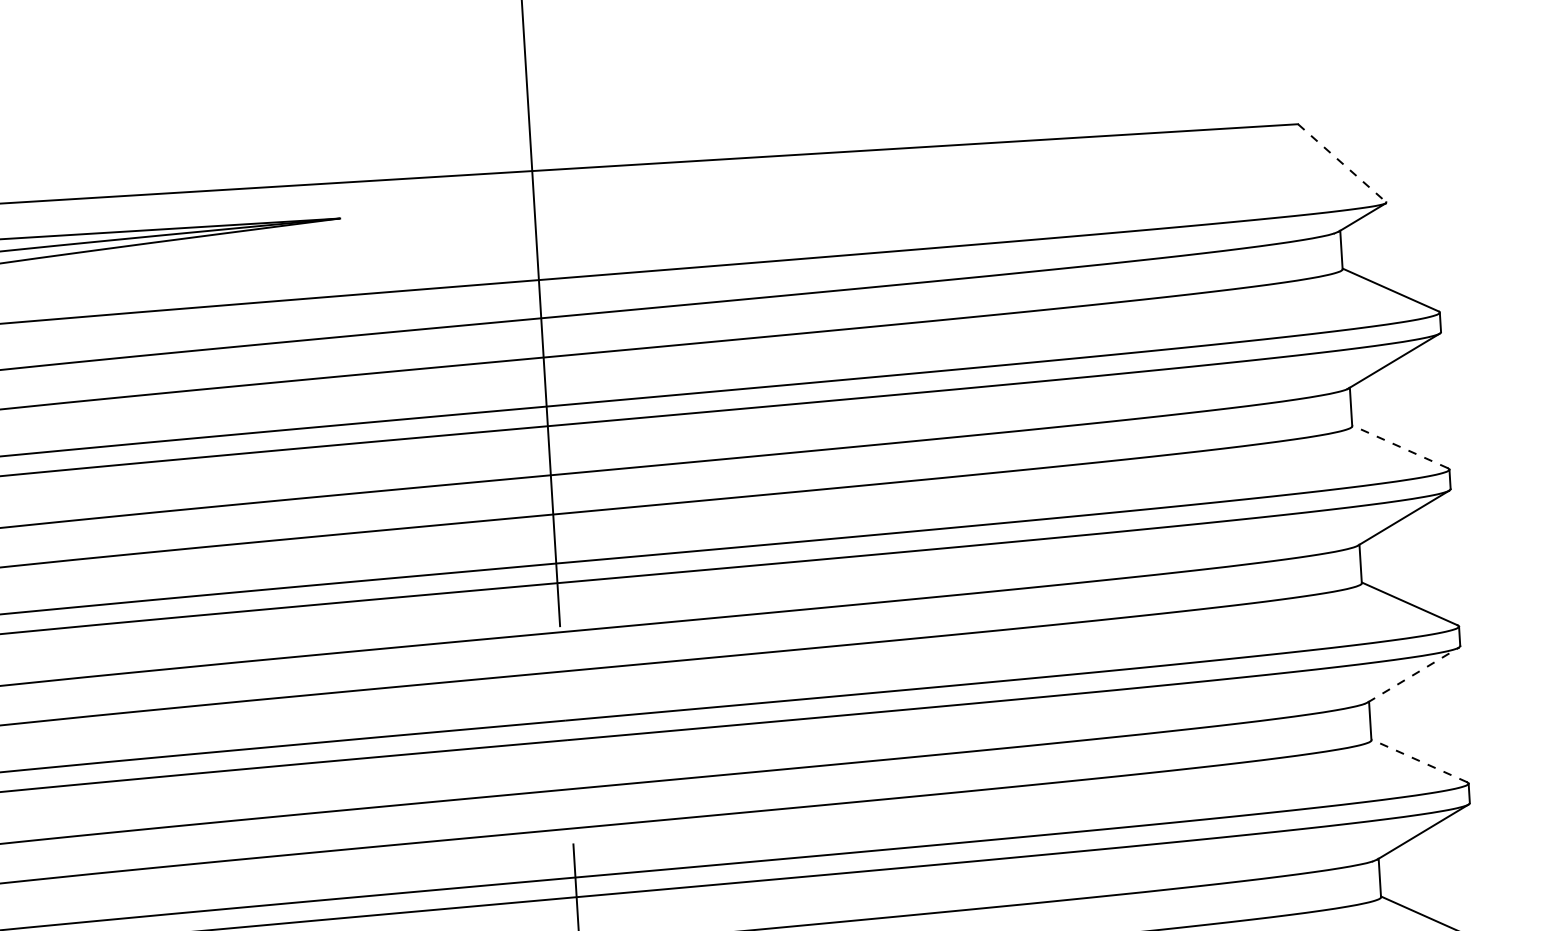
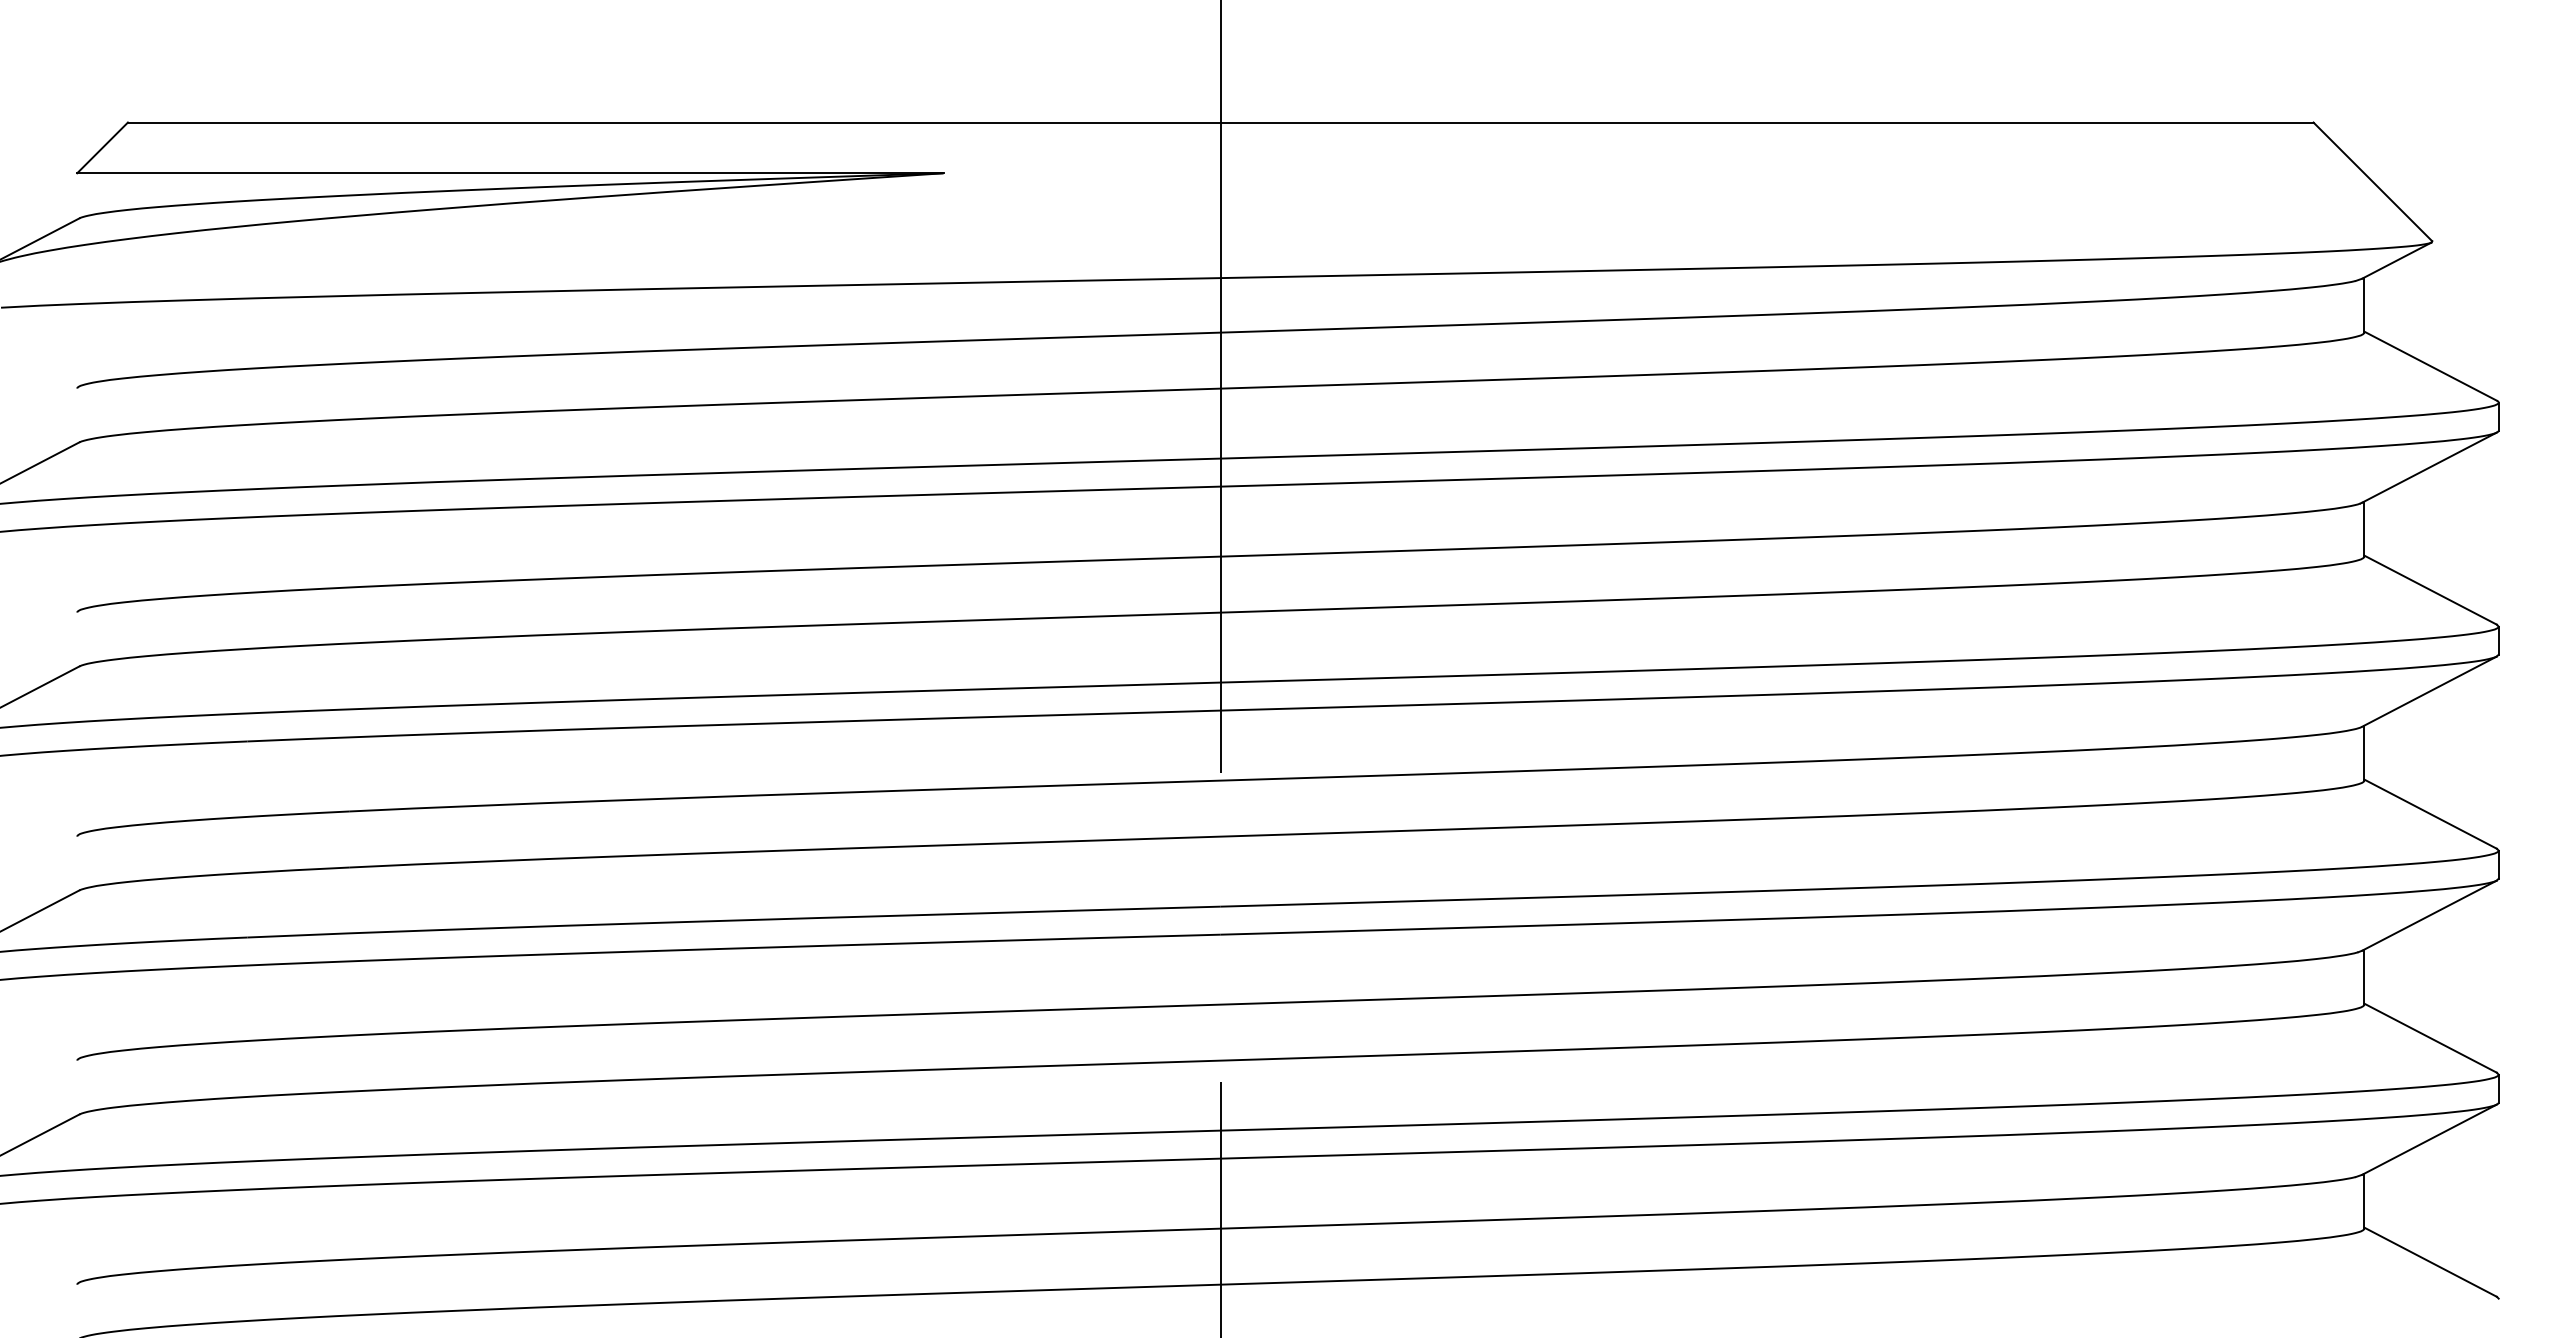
line: (1341, 163) -> (2372, 181), dashed -> solid
line: (1400, 447) -> (2430, 590), dashed -> solid
line: (1413, 674) -> (2429, 915), dashed -> solid
line: (1419, 761) -> (2430, 1038), dashed -> solid

